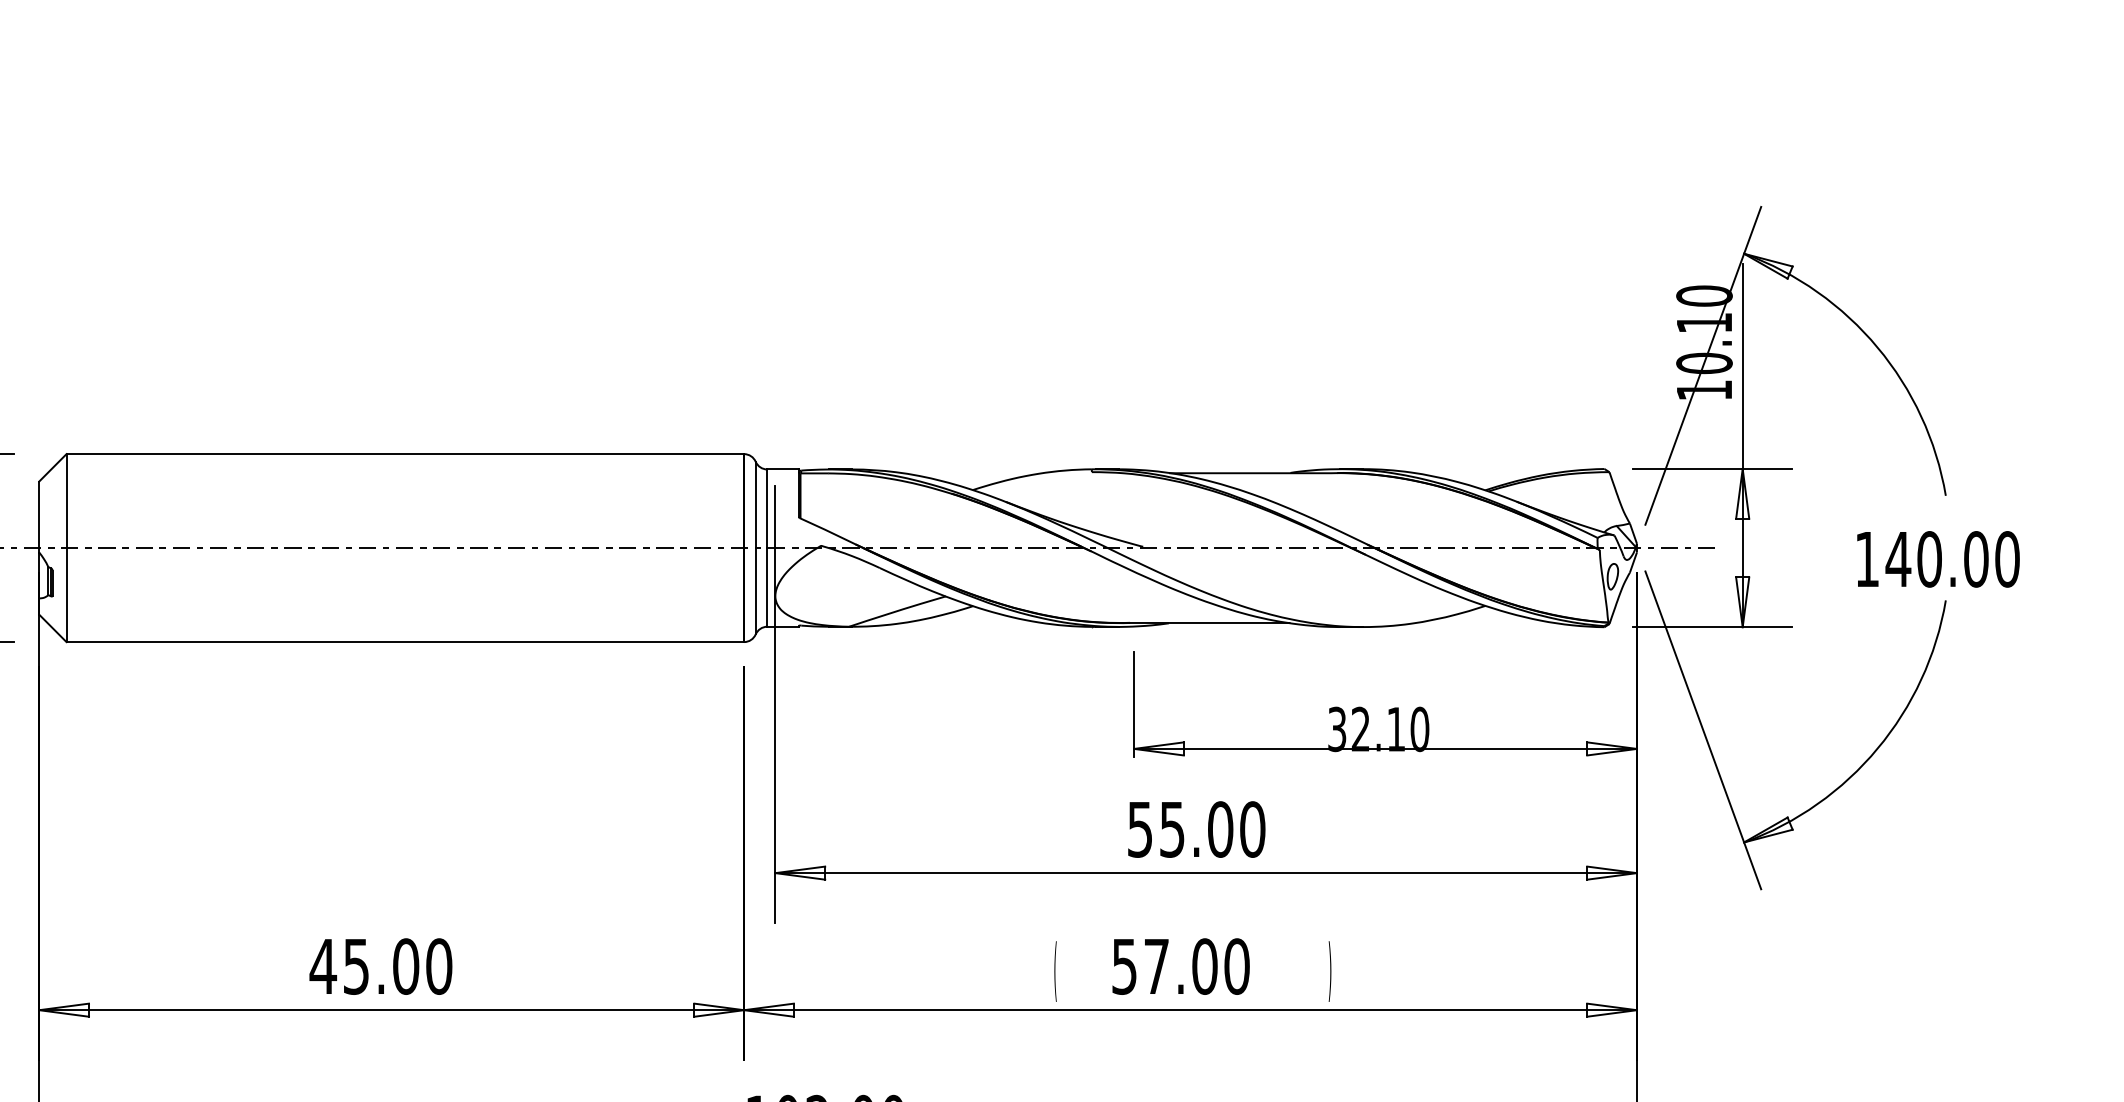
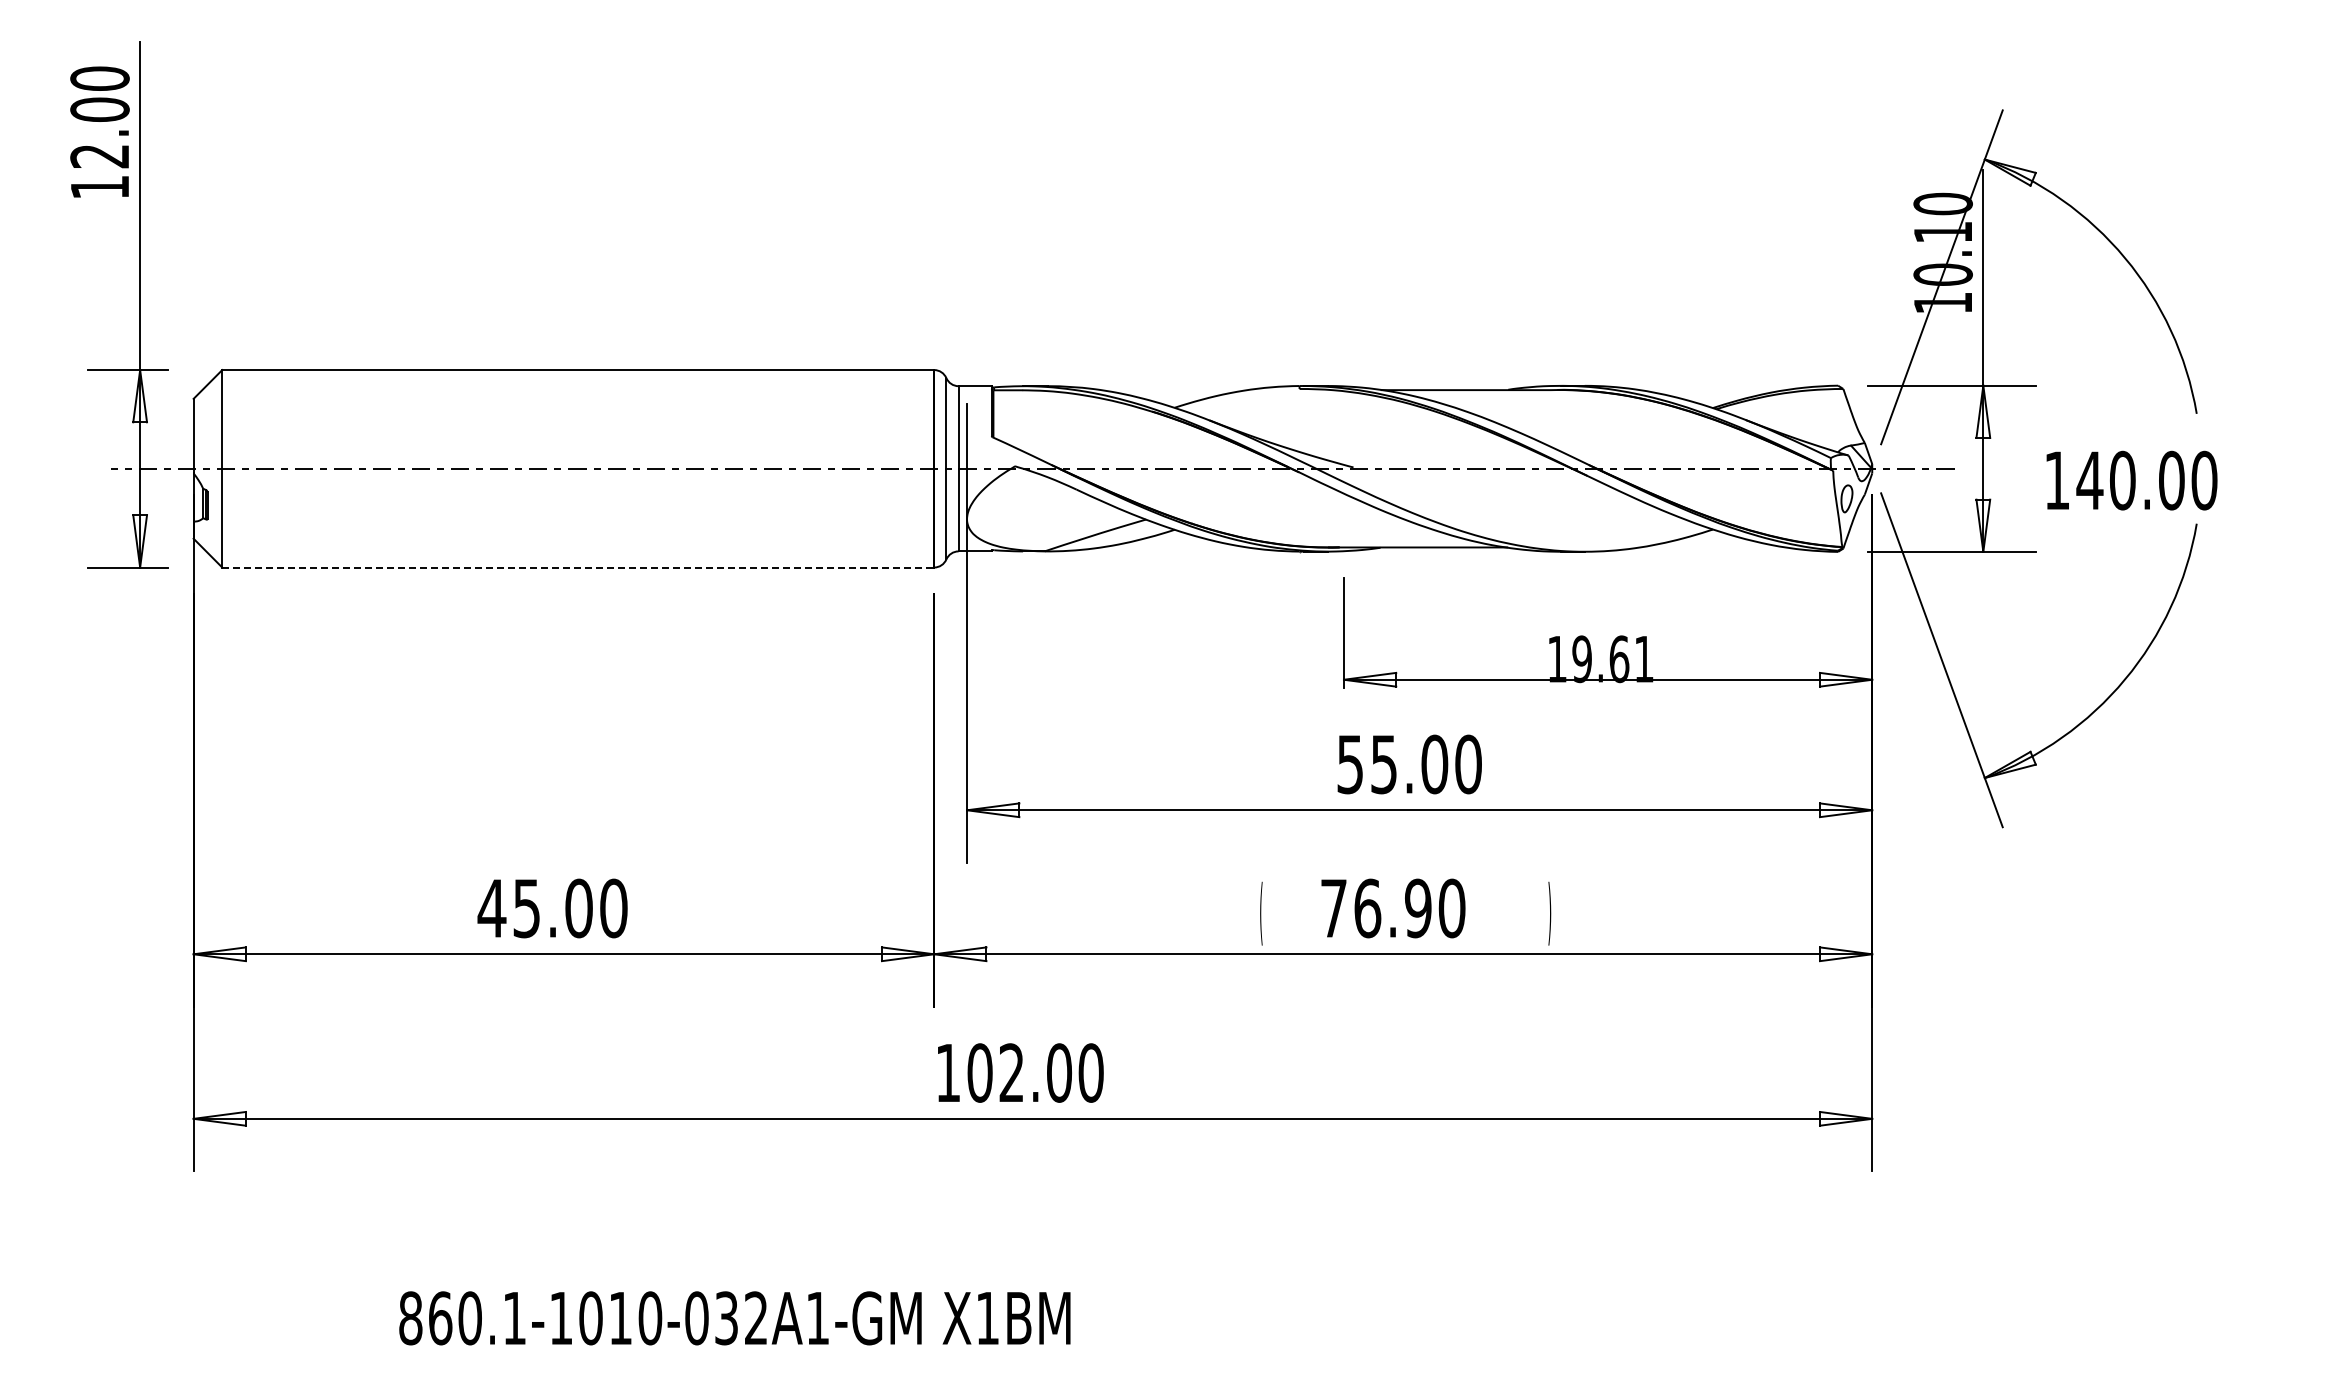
text: (1937, 559) -> (2131, 480), moved
line: (405, 642) -> (578, 567), solid -> dashed
text: (1379, 729) -> (1601, 659), 32.10 -> 19.61
text: (1165, 966) -> (1376, 908), 57.00 -> 76.90

